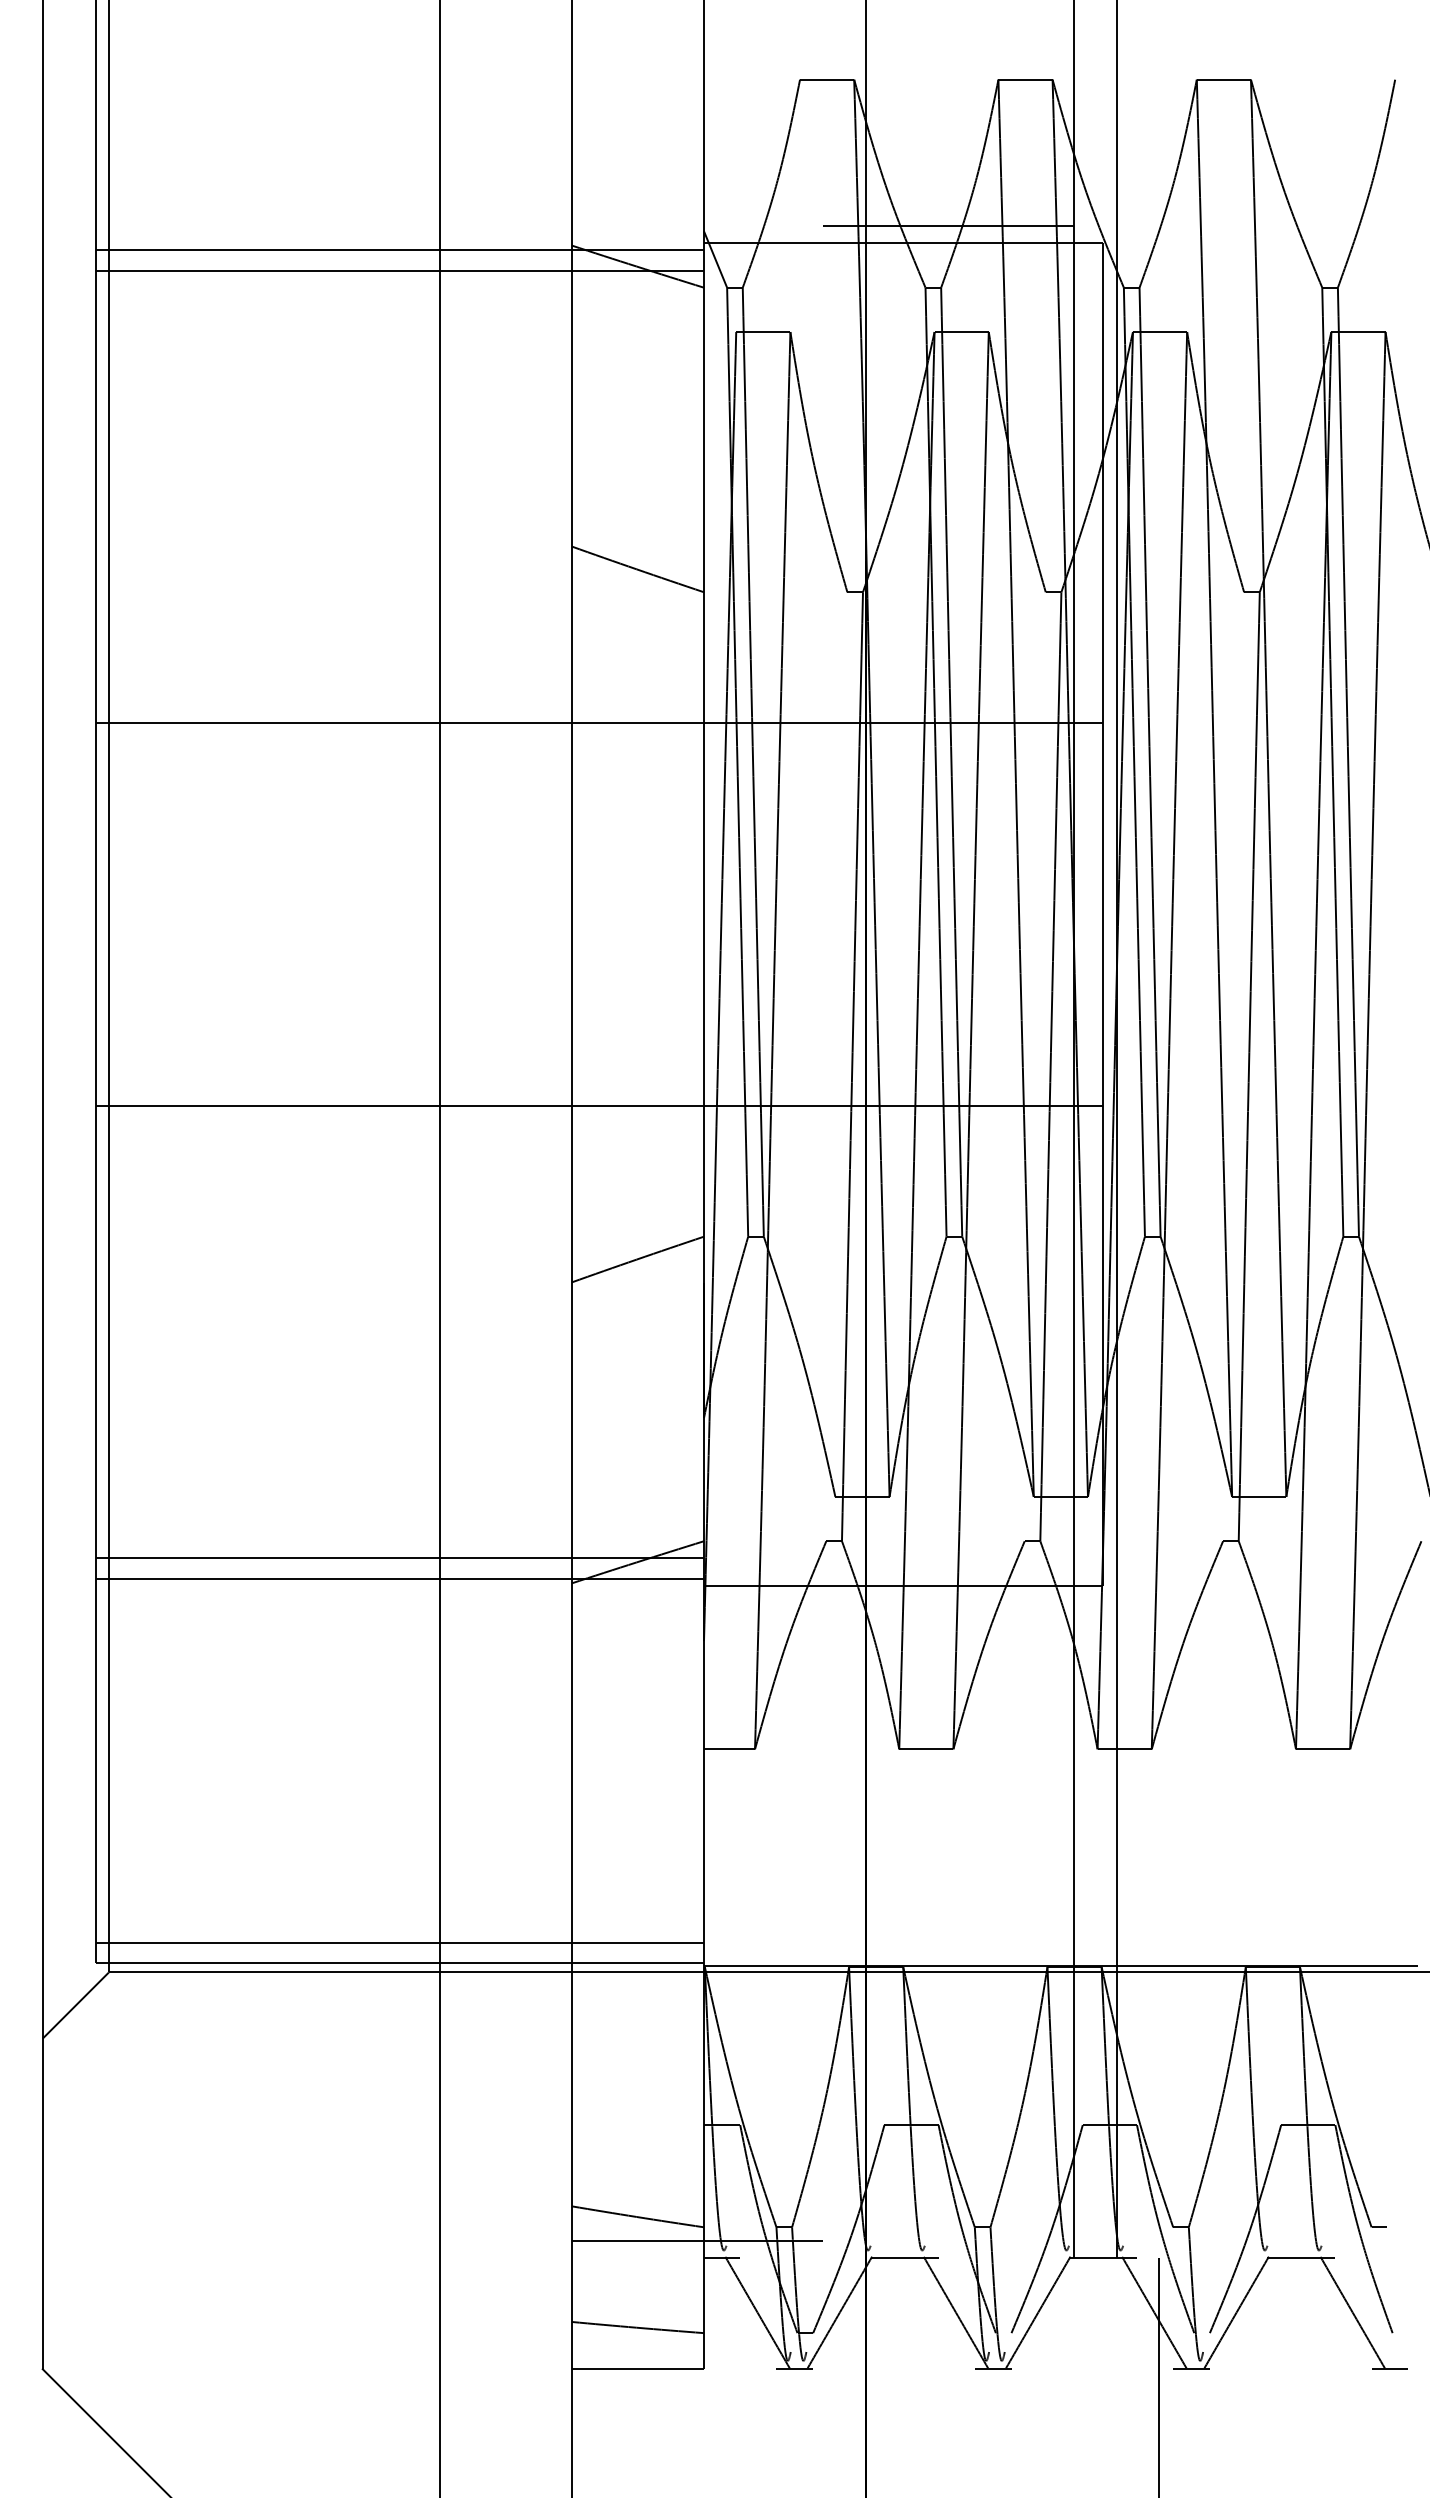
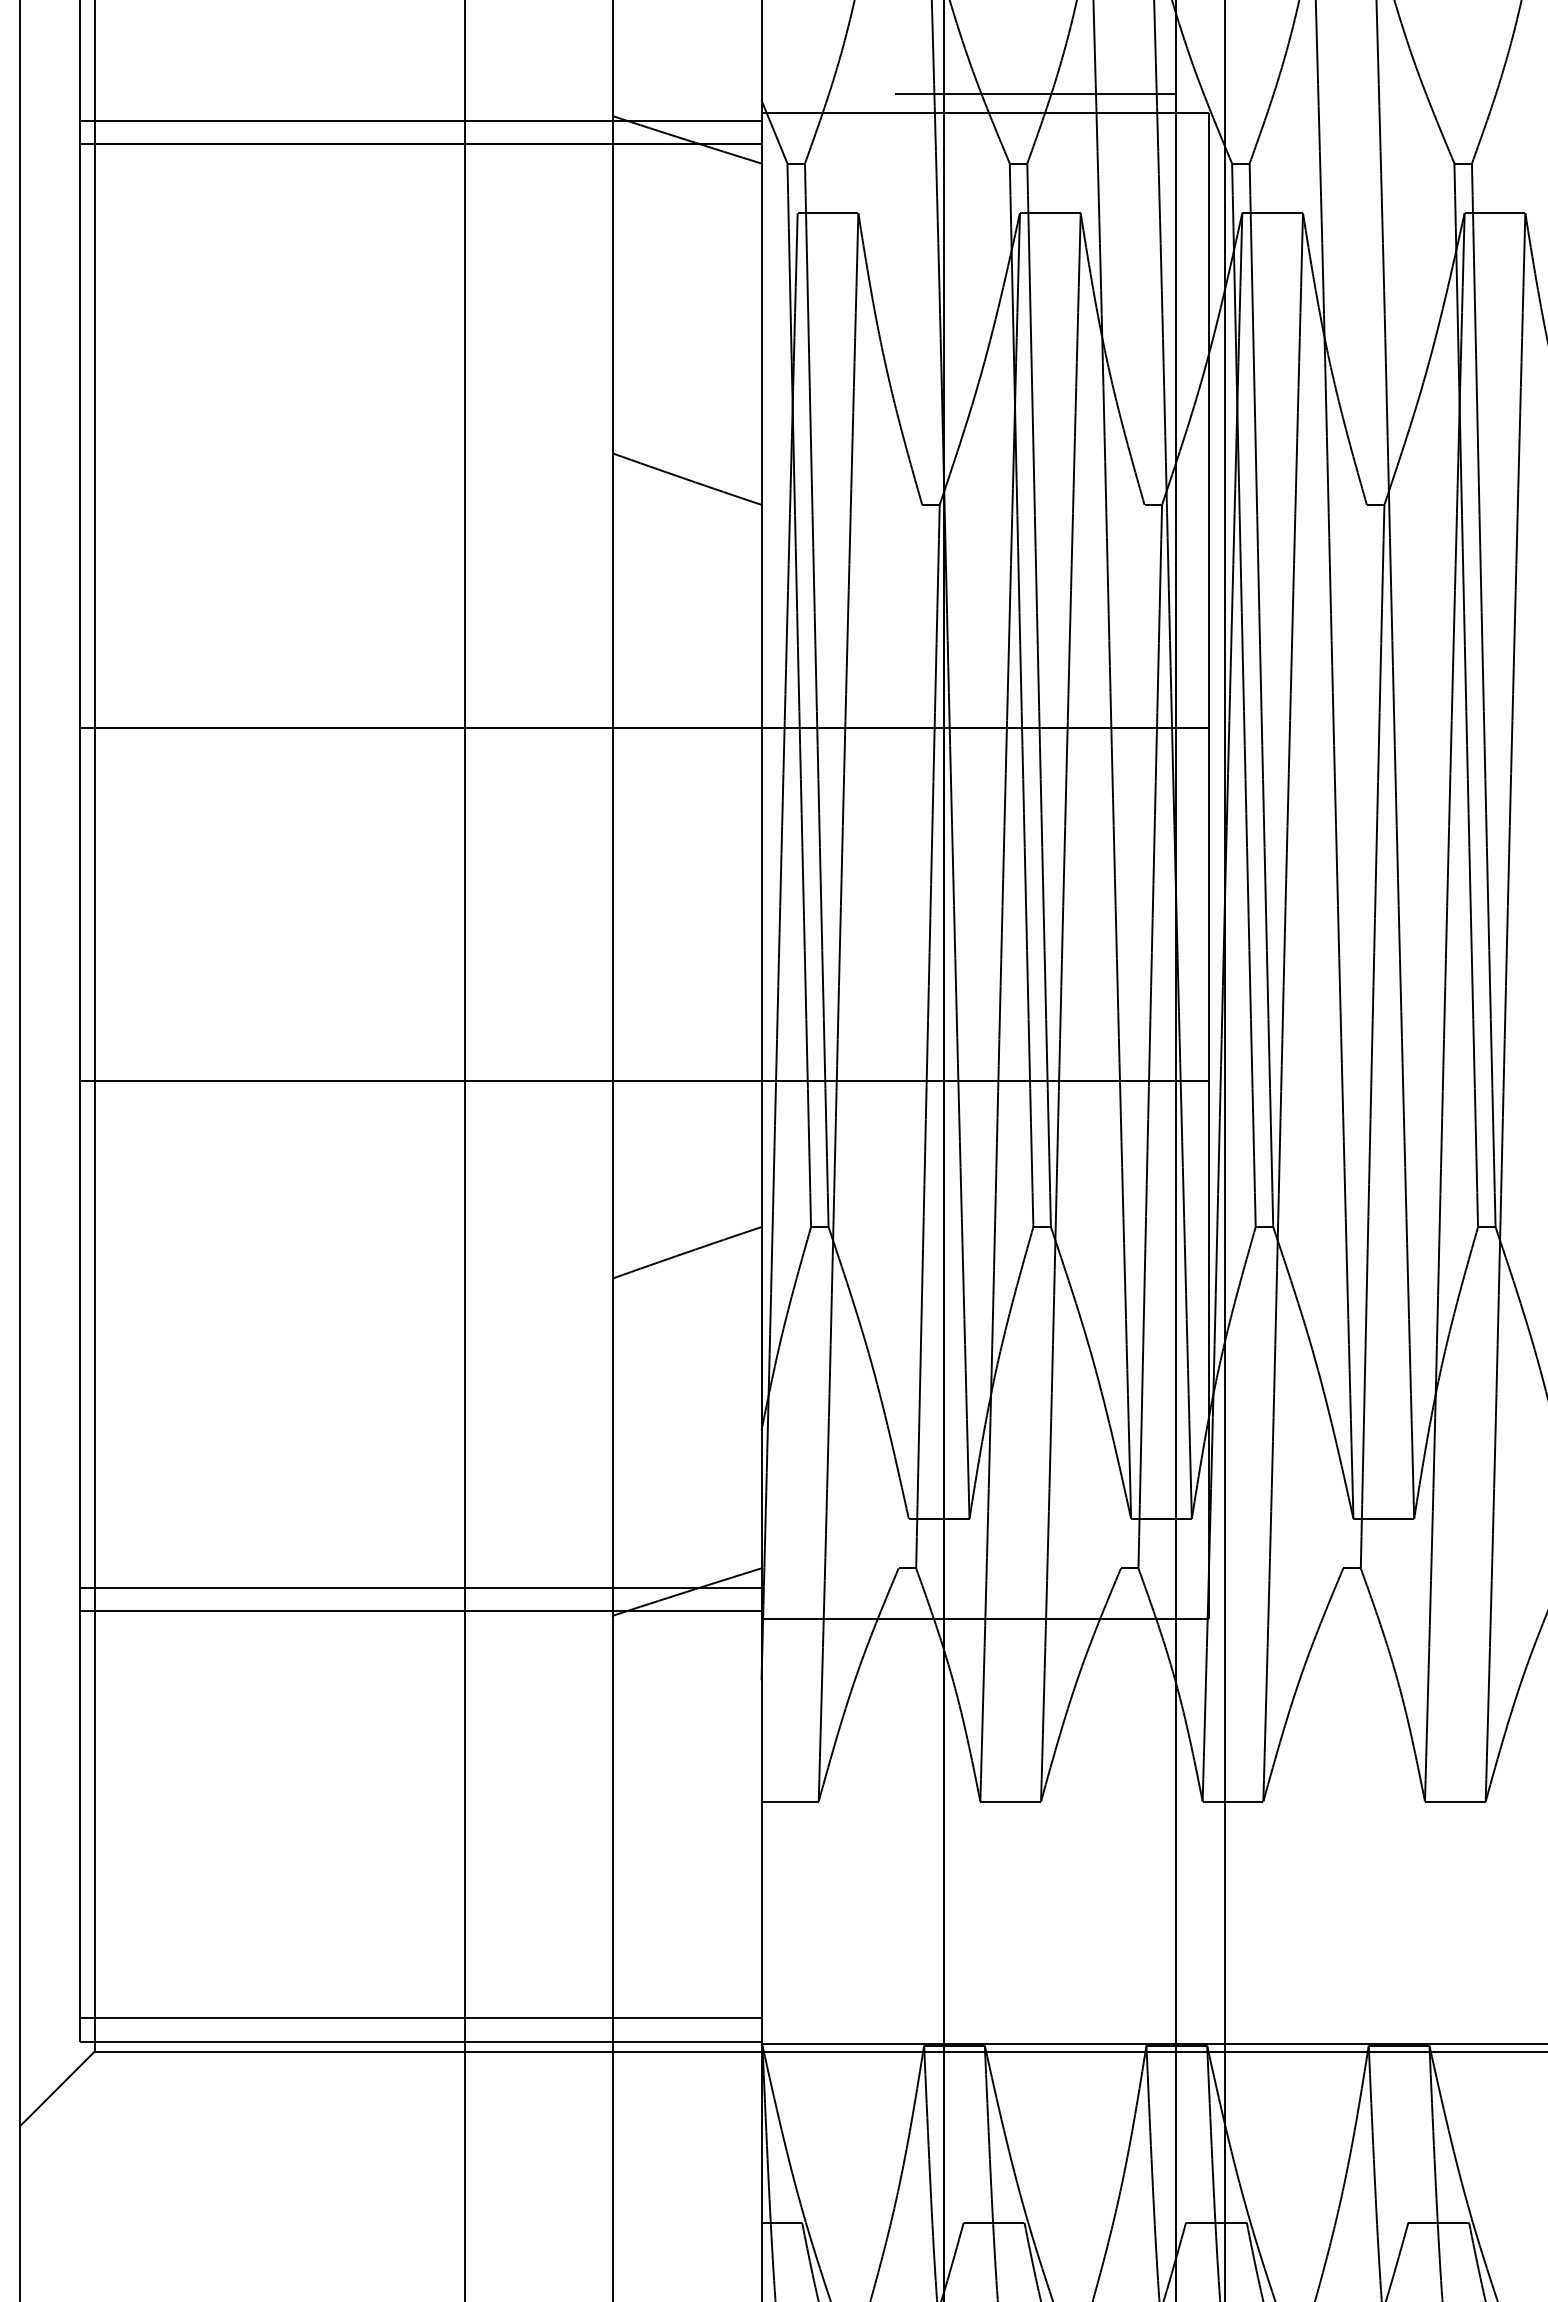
line: (599, 723) -> (644, 728), moved

